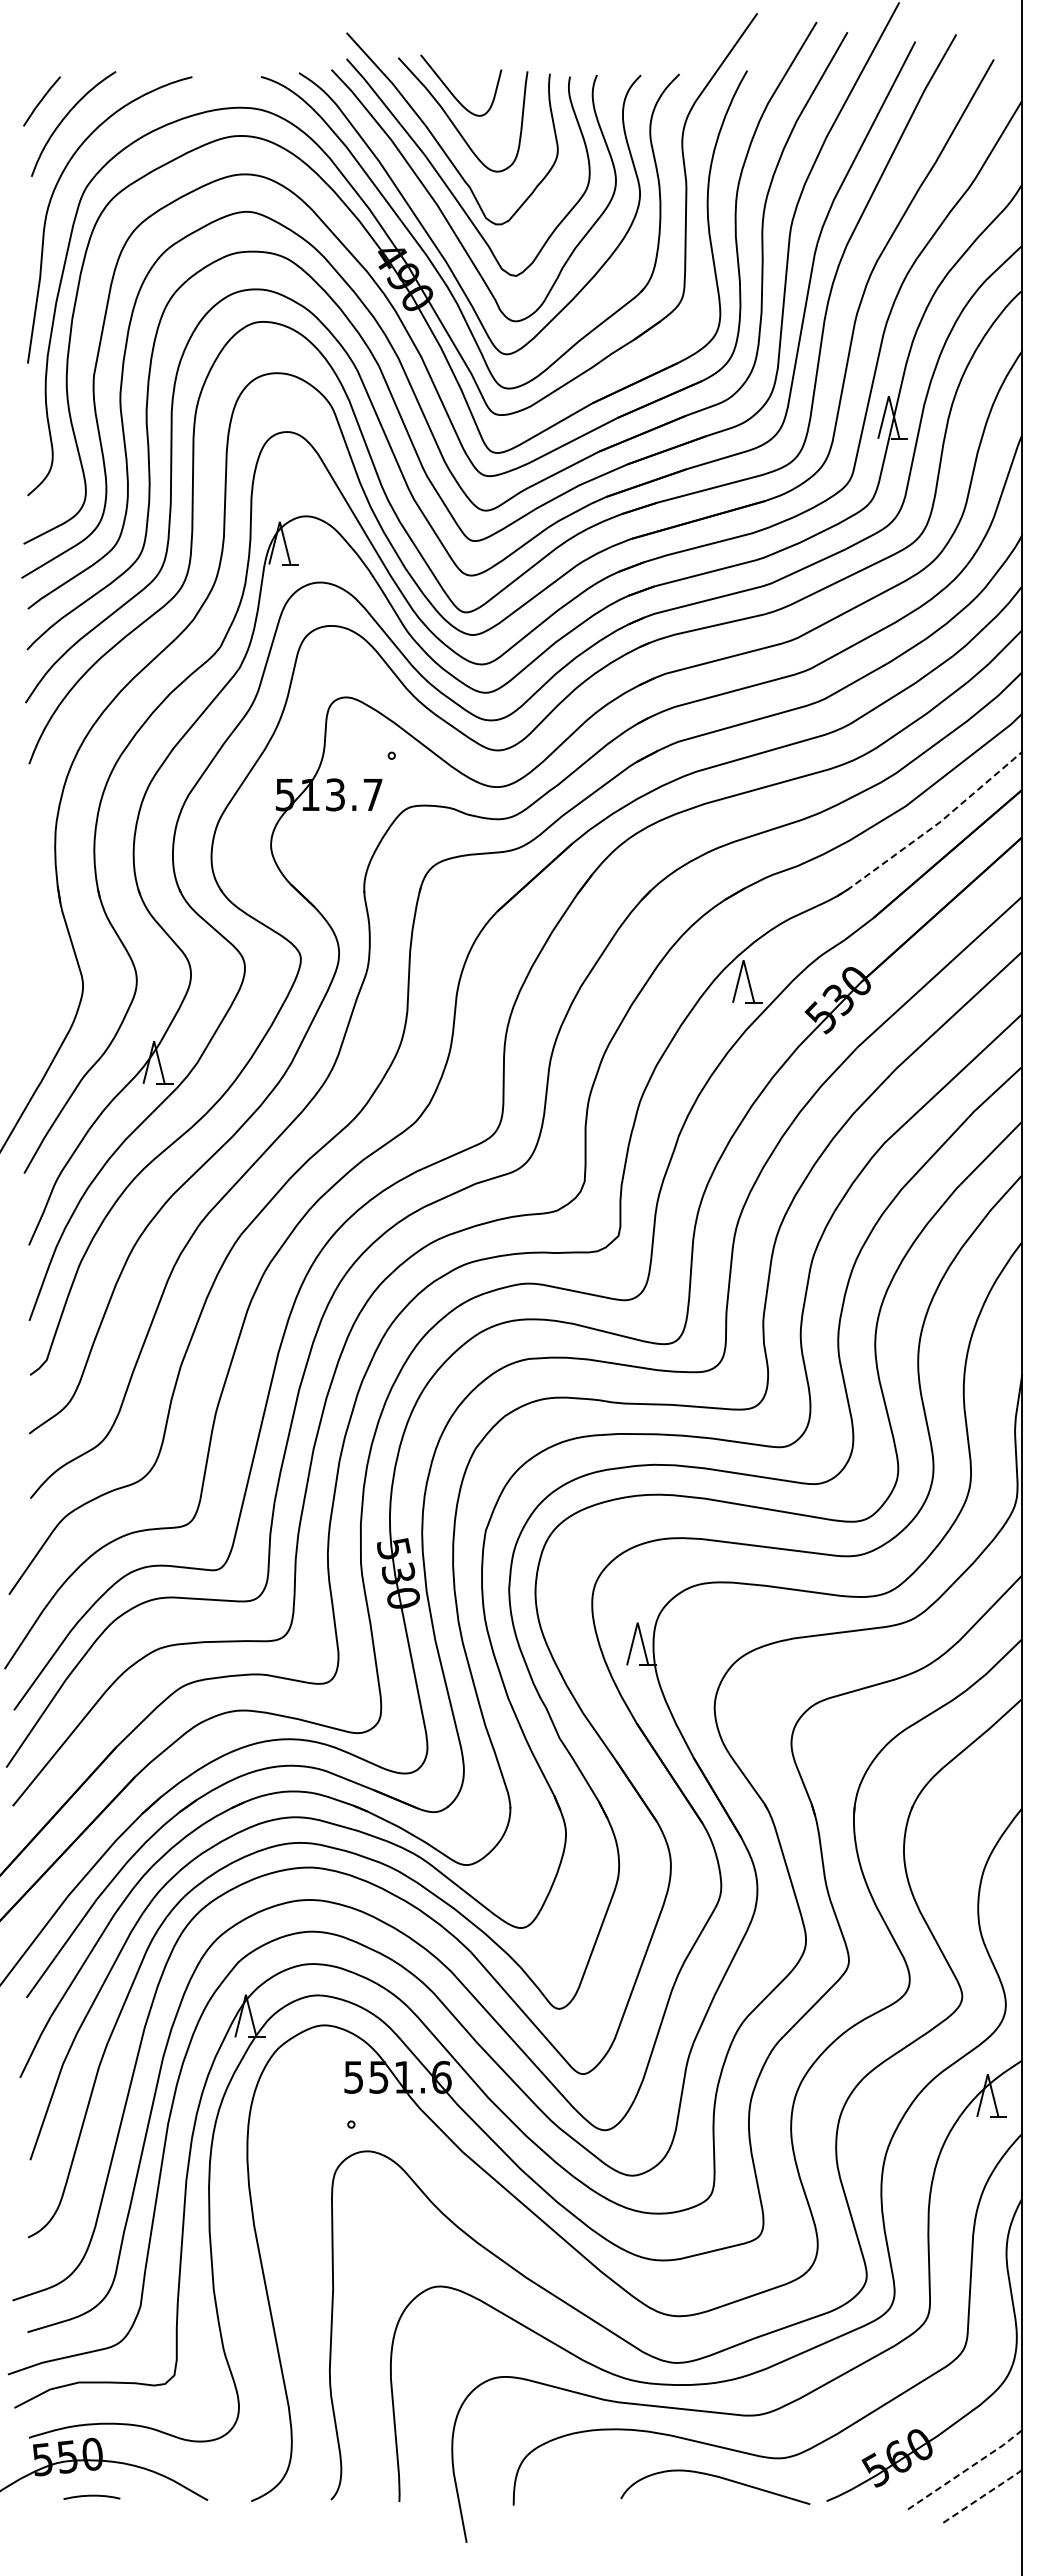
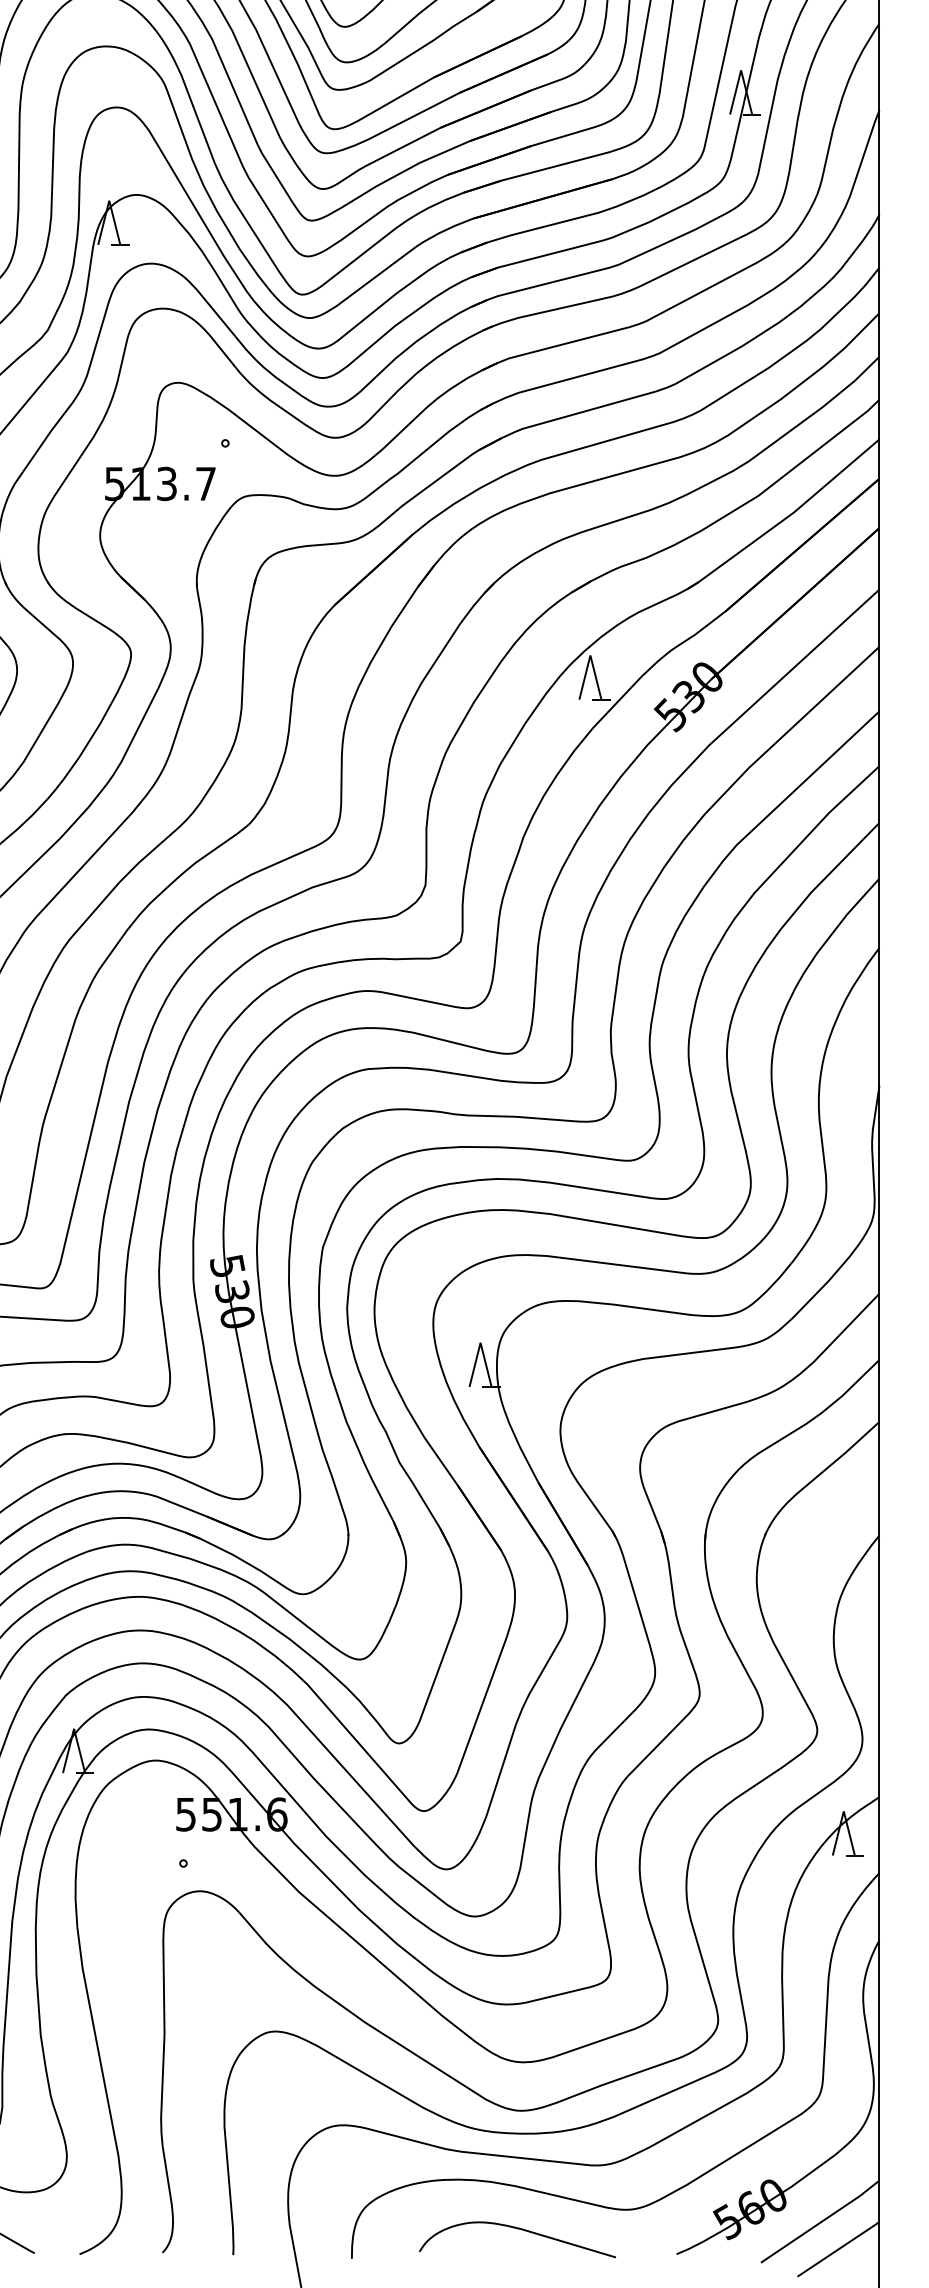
line: (932, 827) -> (786, 517), dashed -> solid
line: (965, 2470) -> (820, 2222), dashed -> solid
curve: (719, 2478) -> (521, 2230), moved
line: (983, 2496) -> (839, 2249), dashed -> solid

